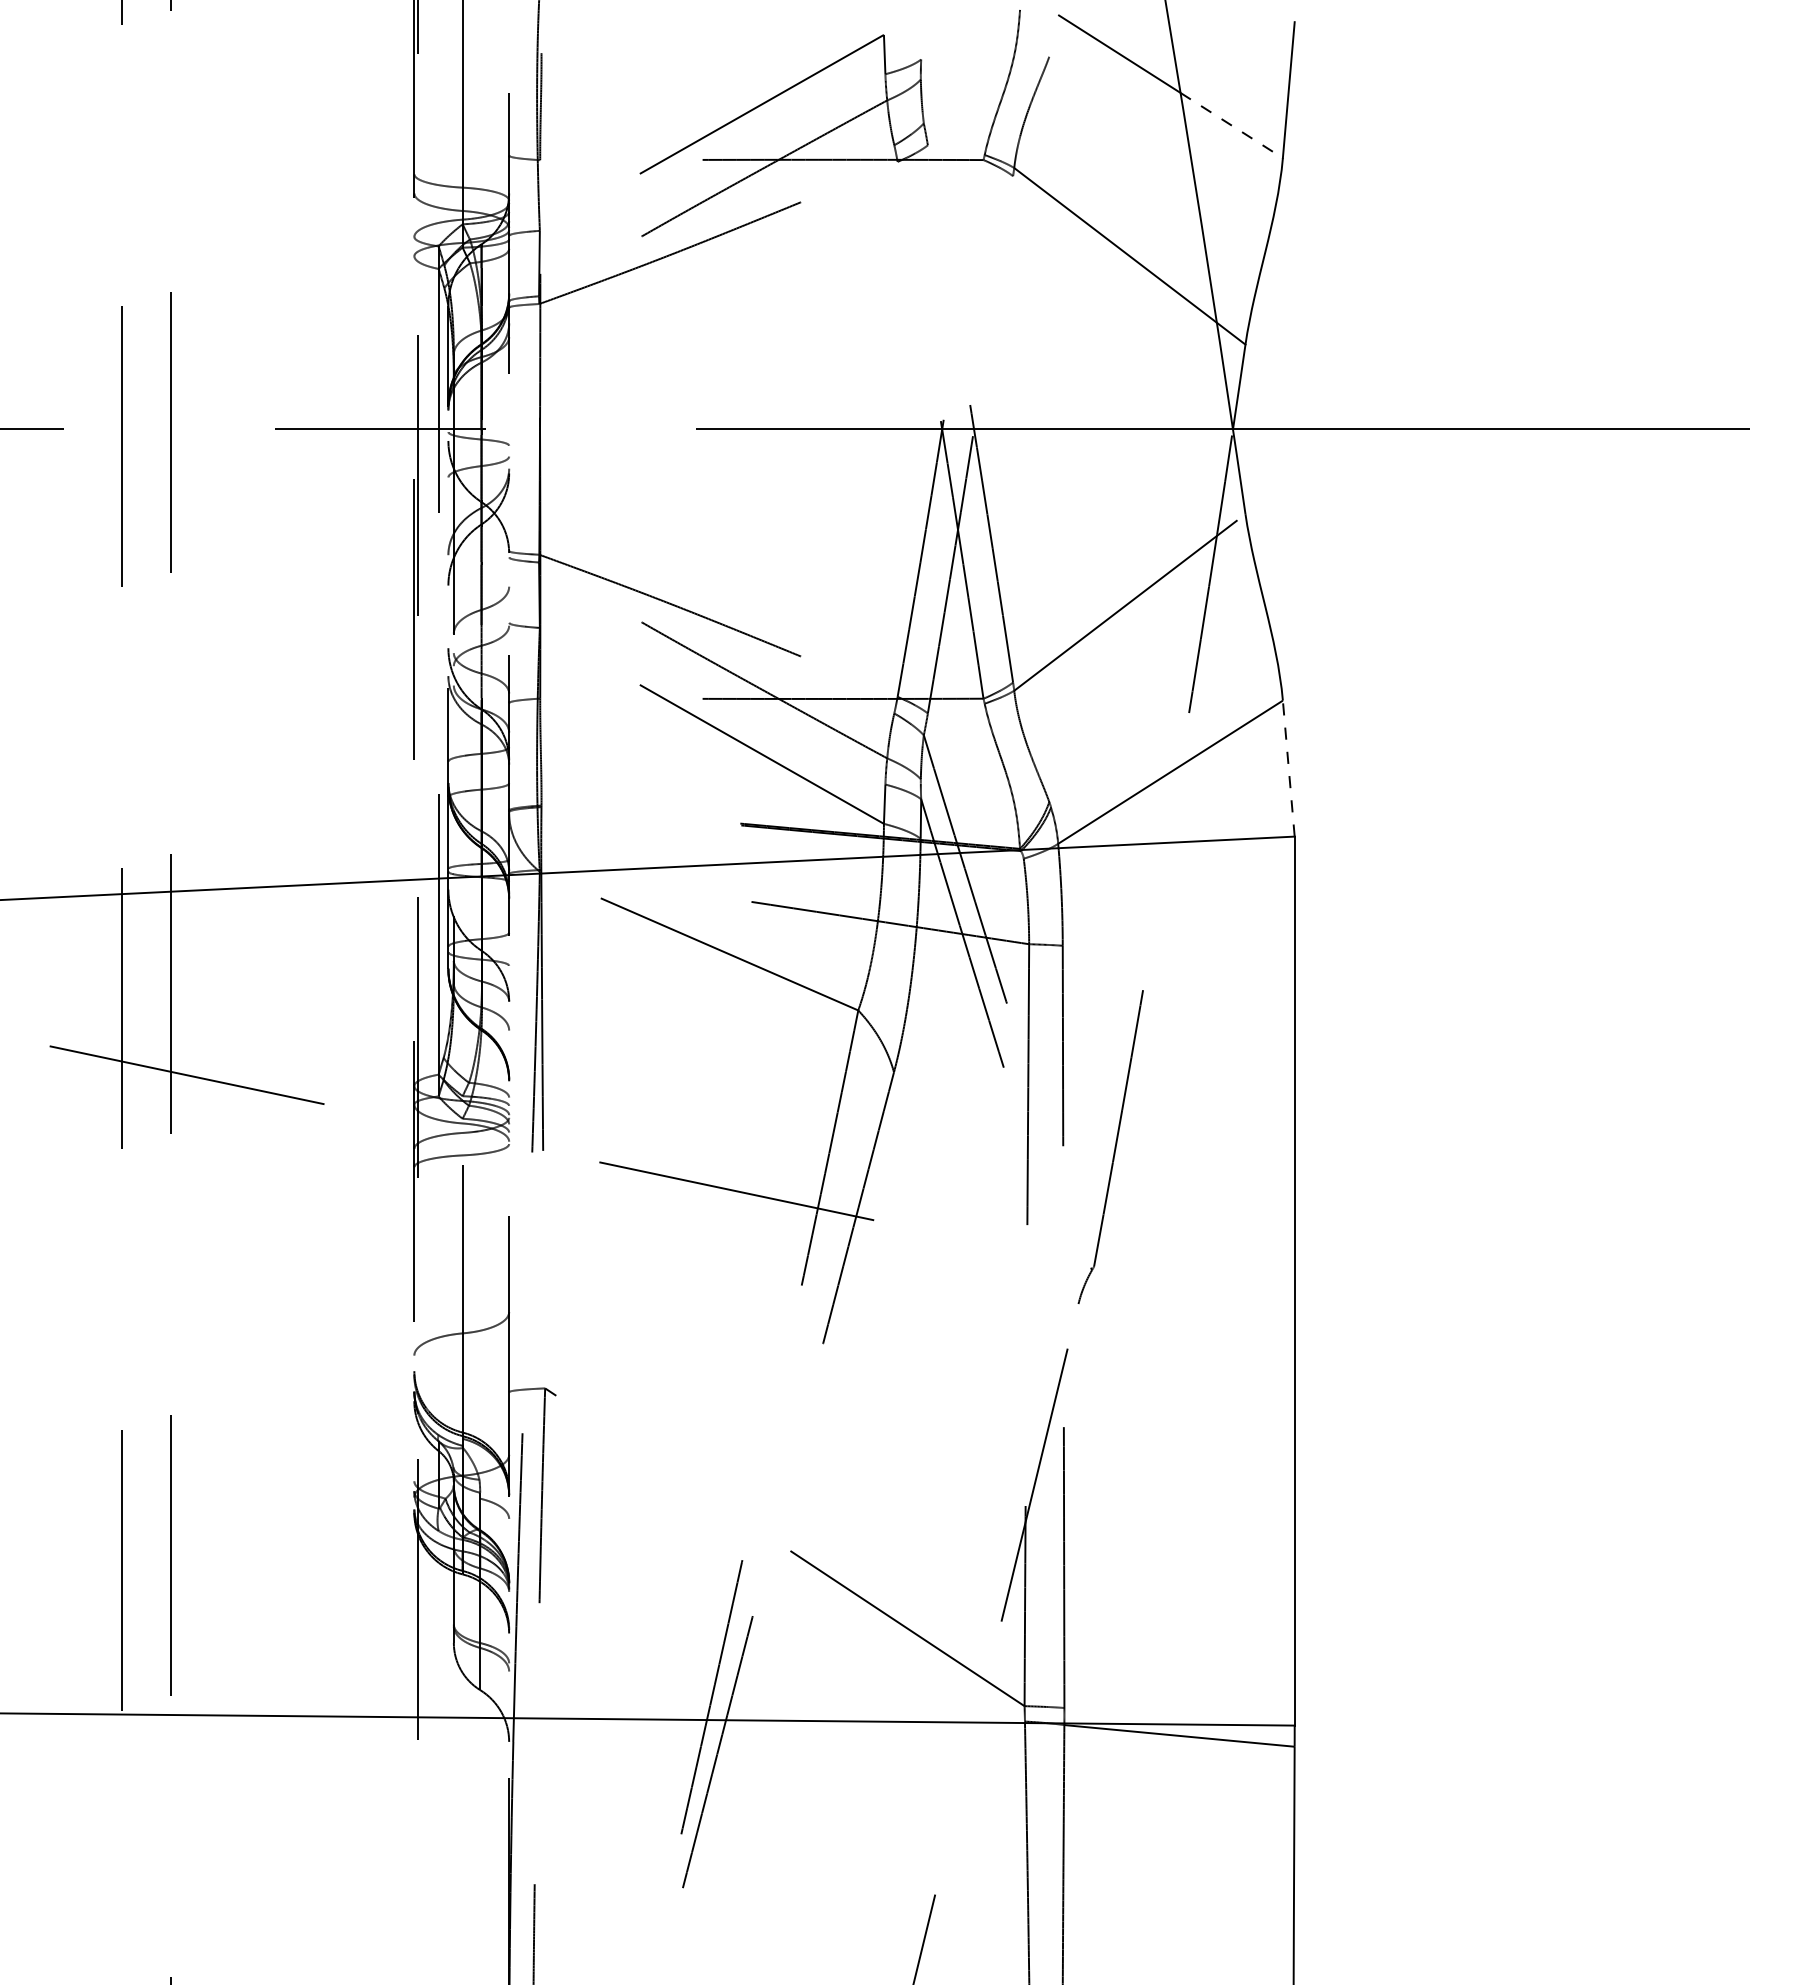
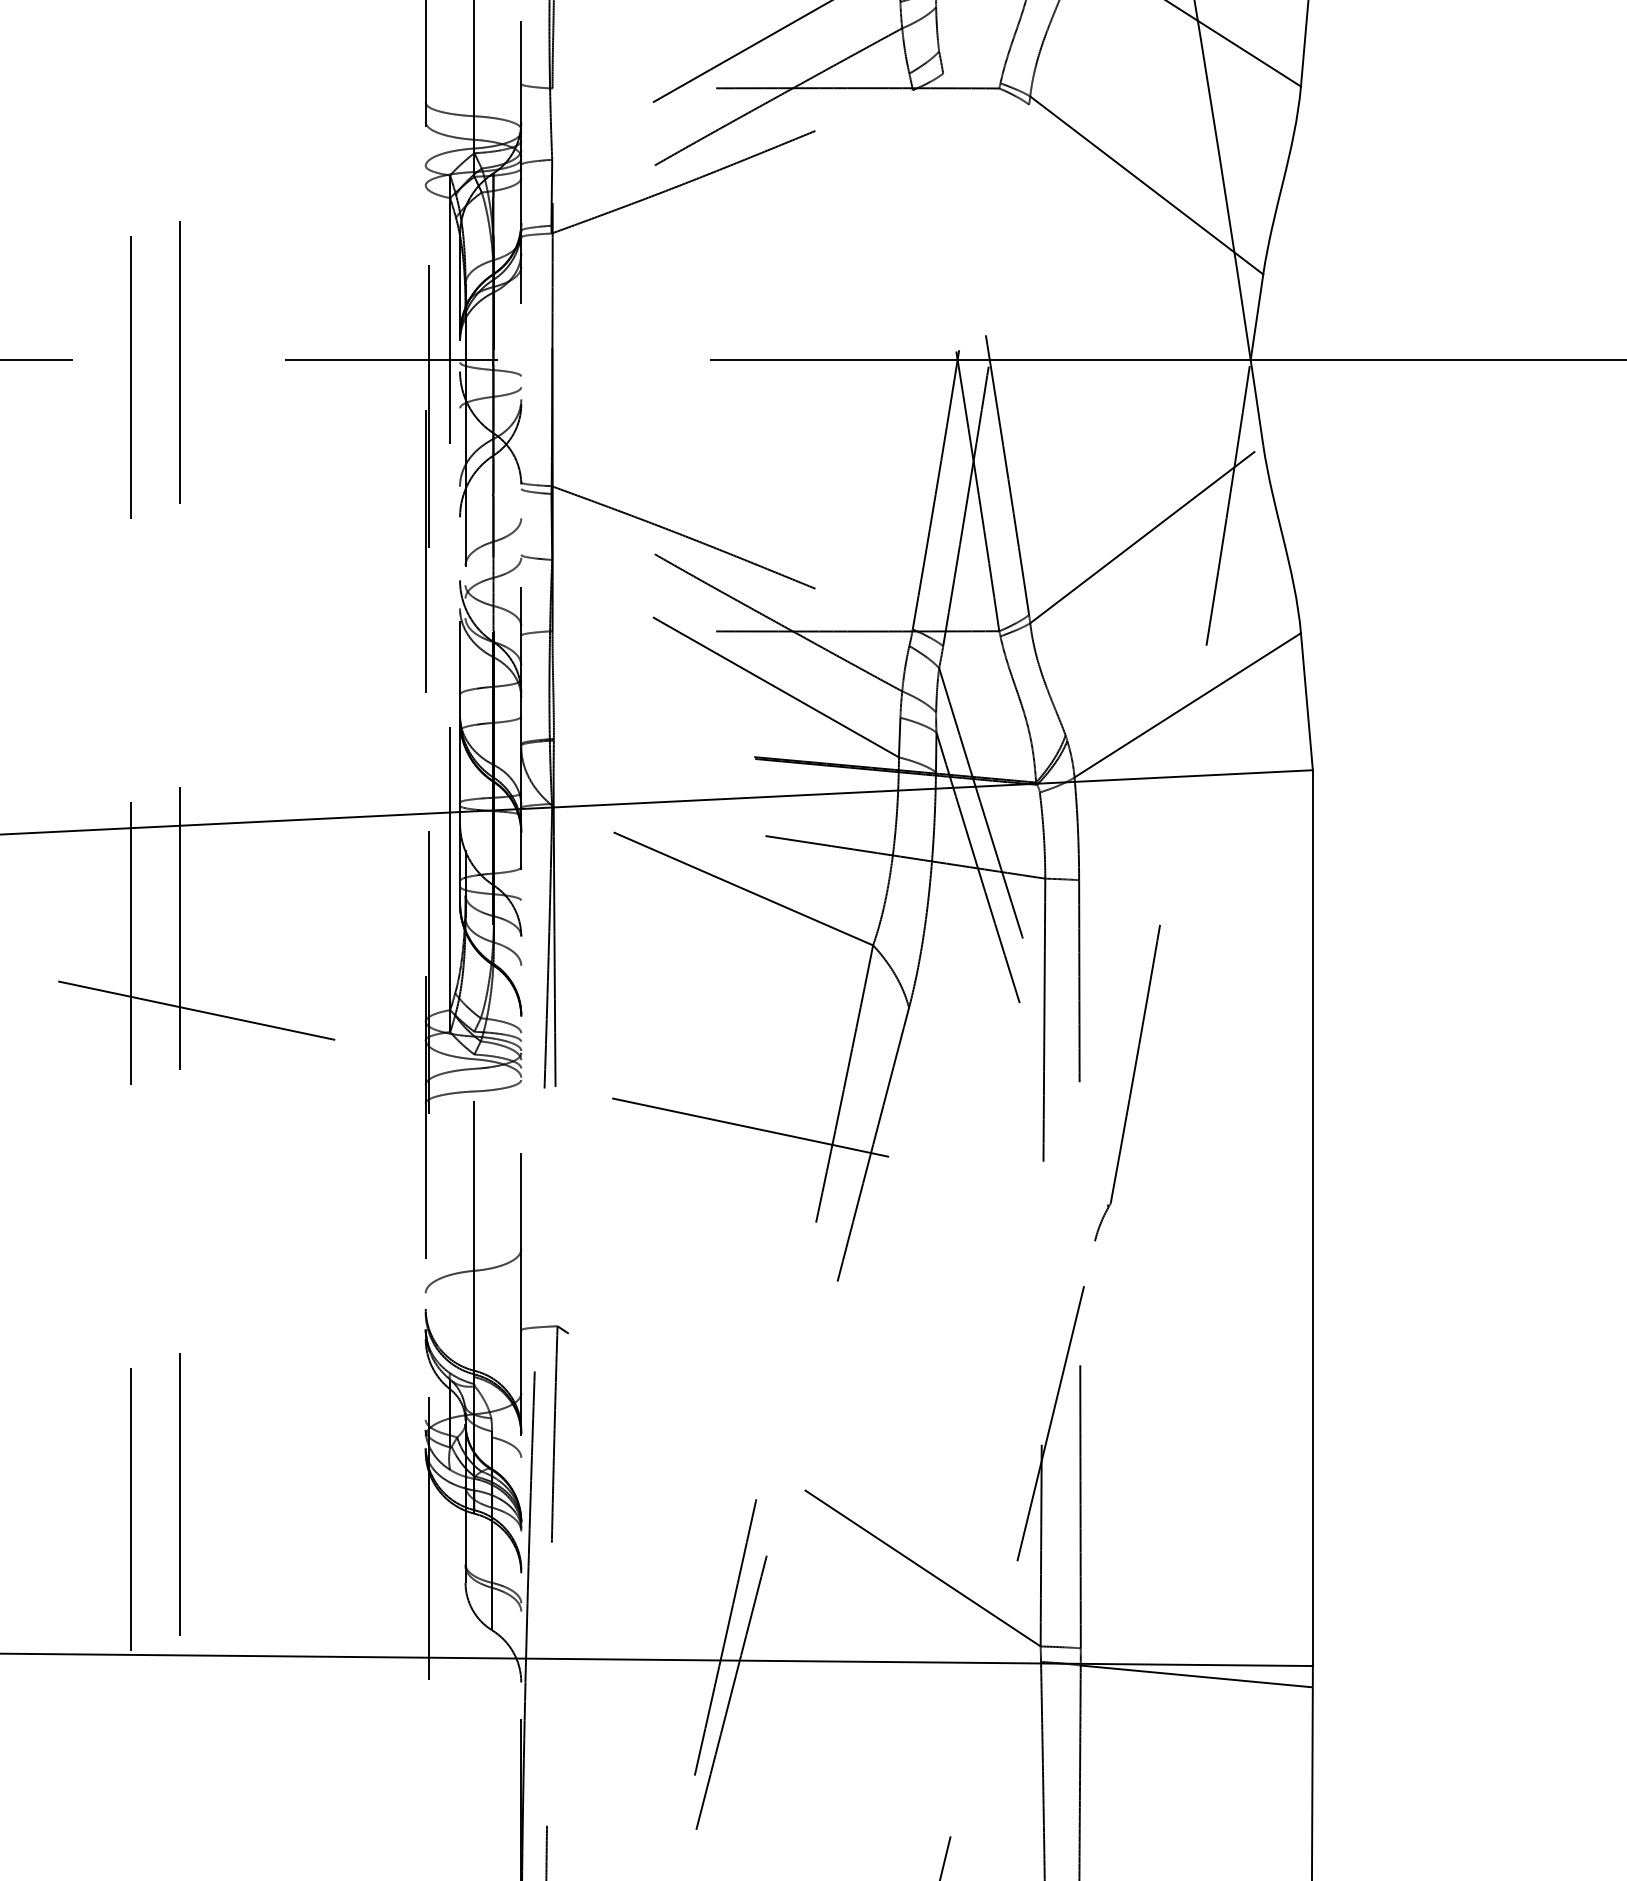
line: (1231, 125) -> (1249, 53), dashed -> solid
line: (1288, 768) -> (1306, 701), dashed -> solid

